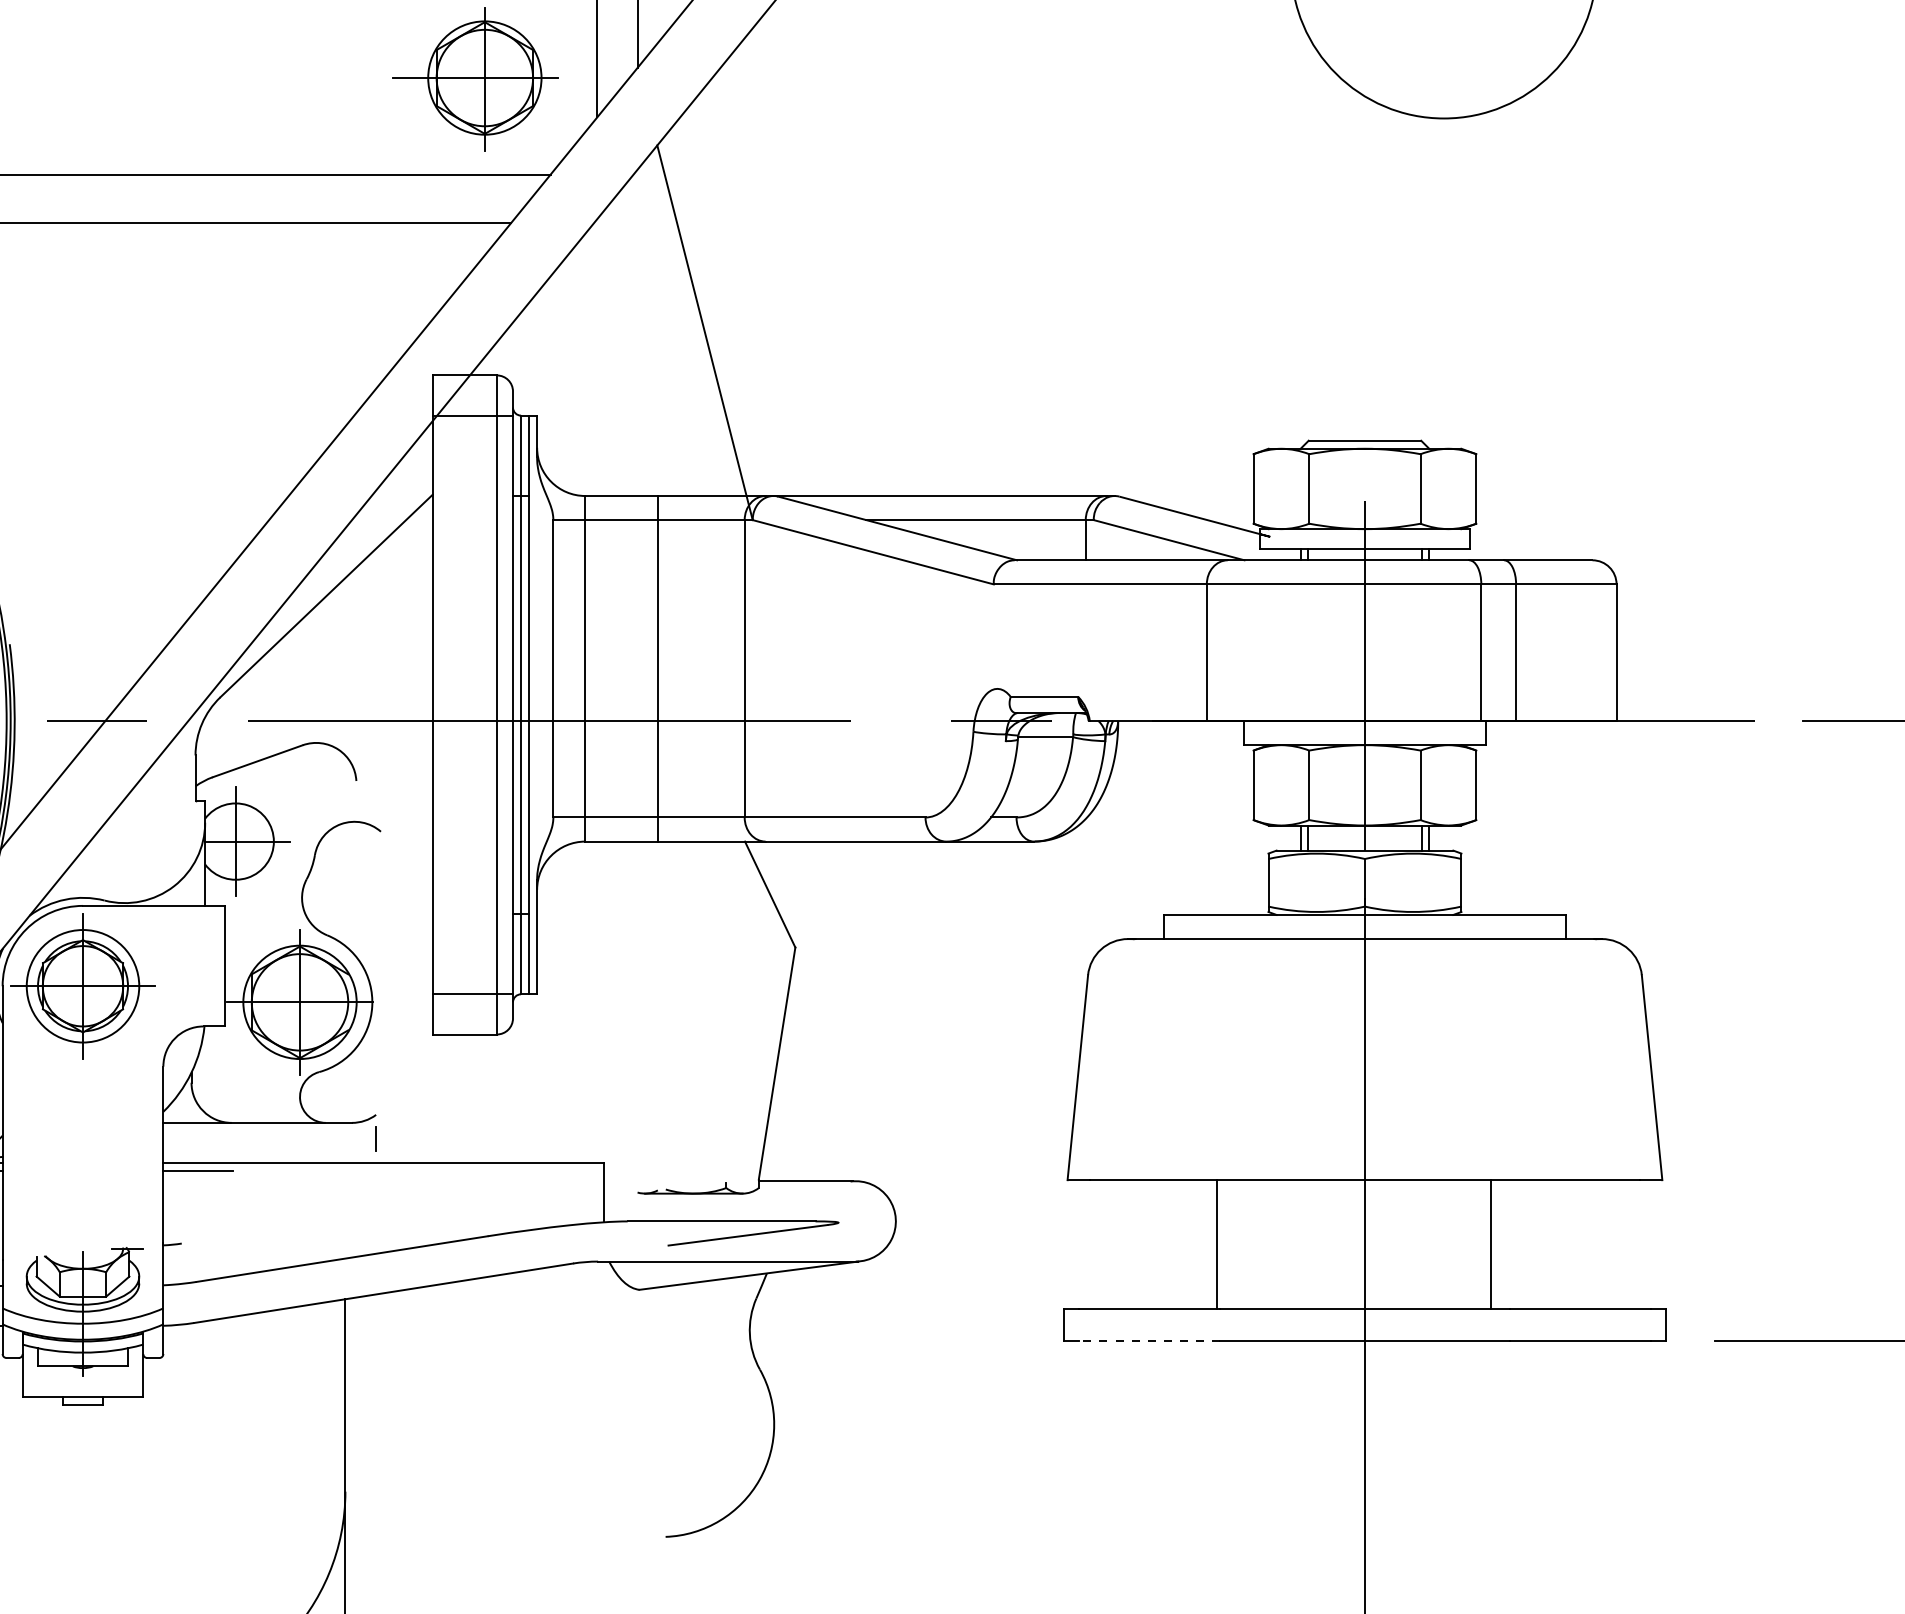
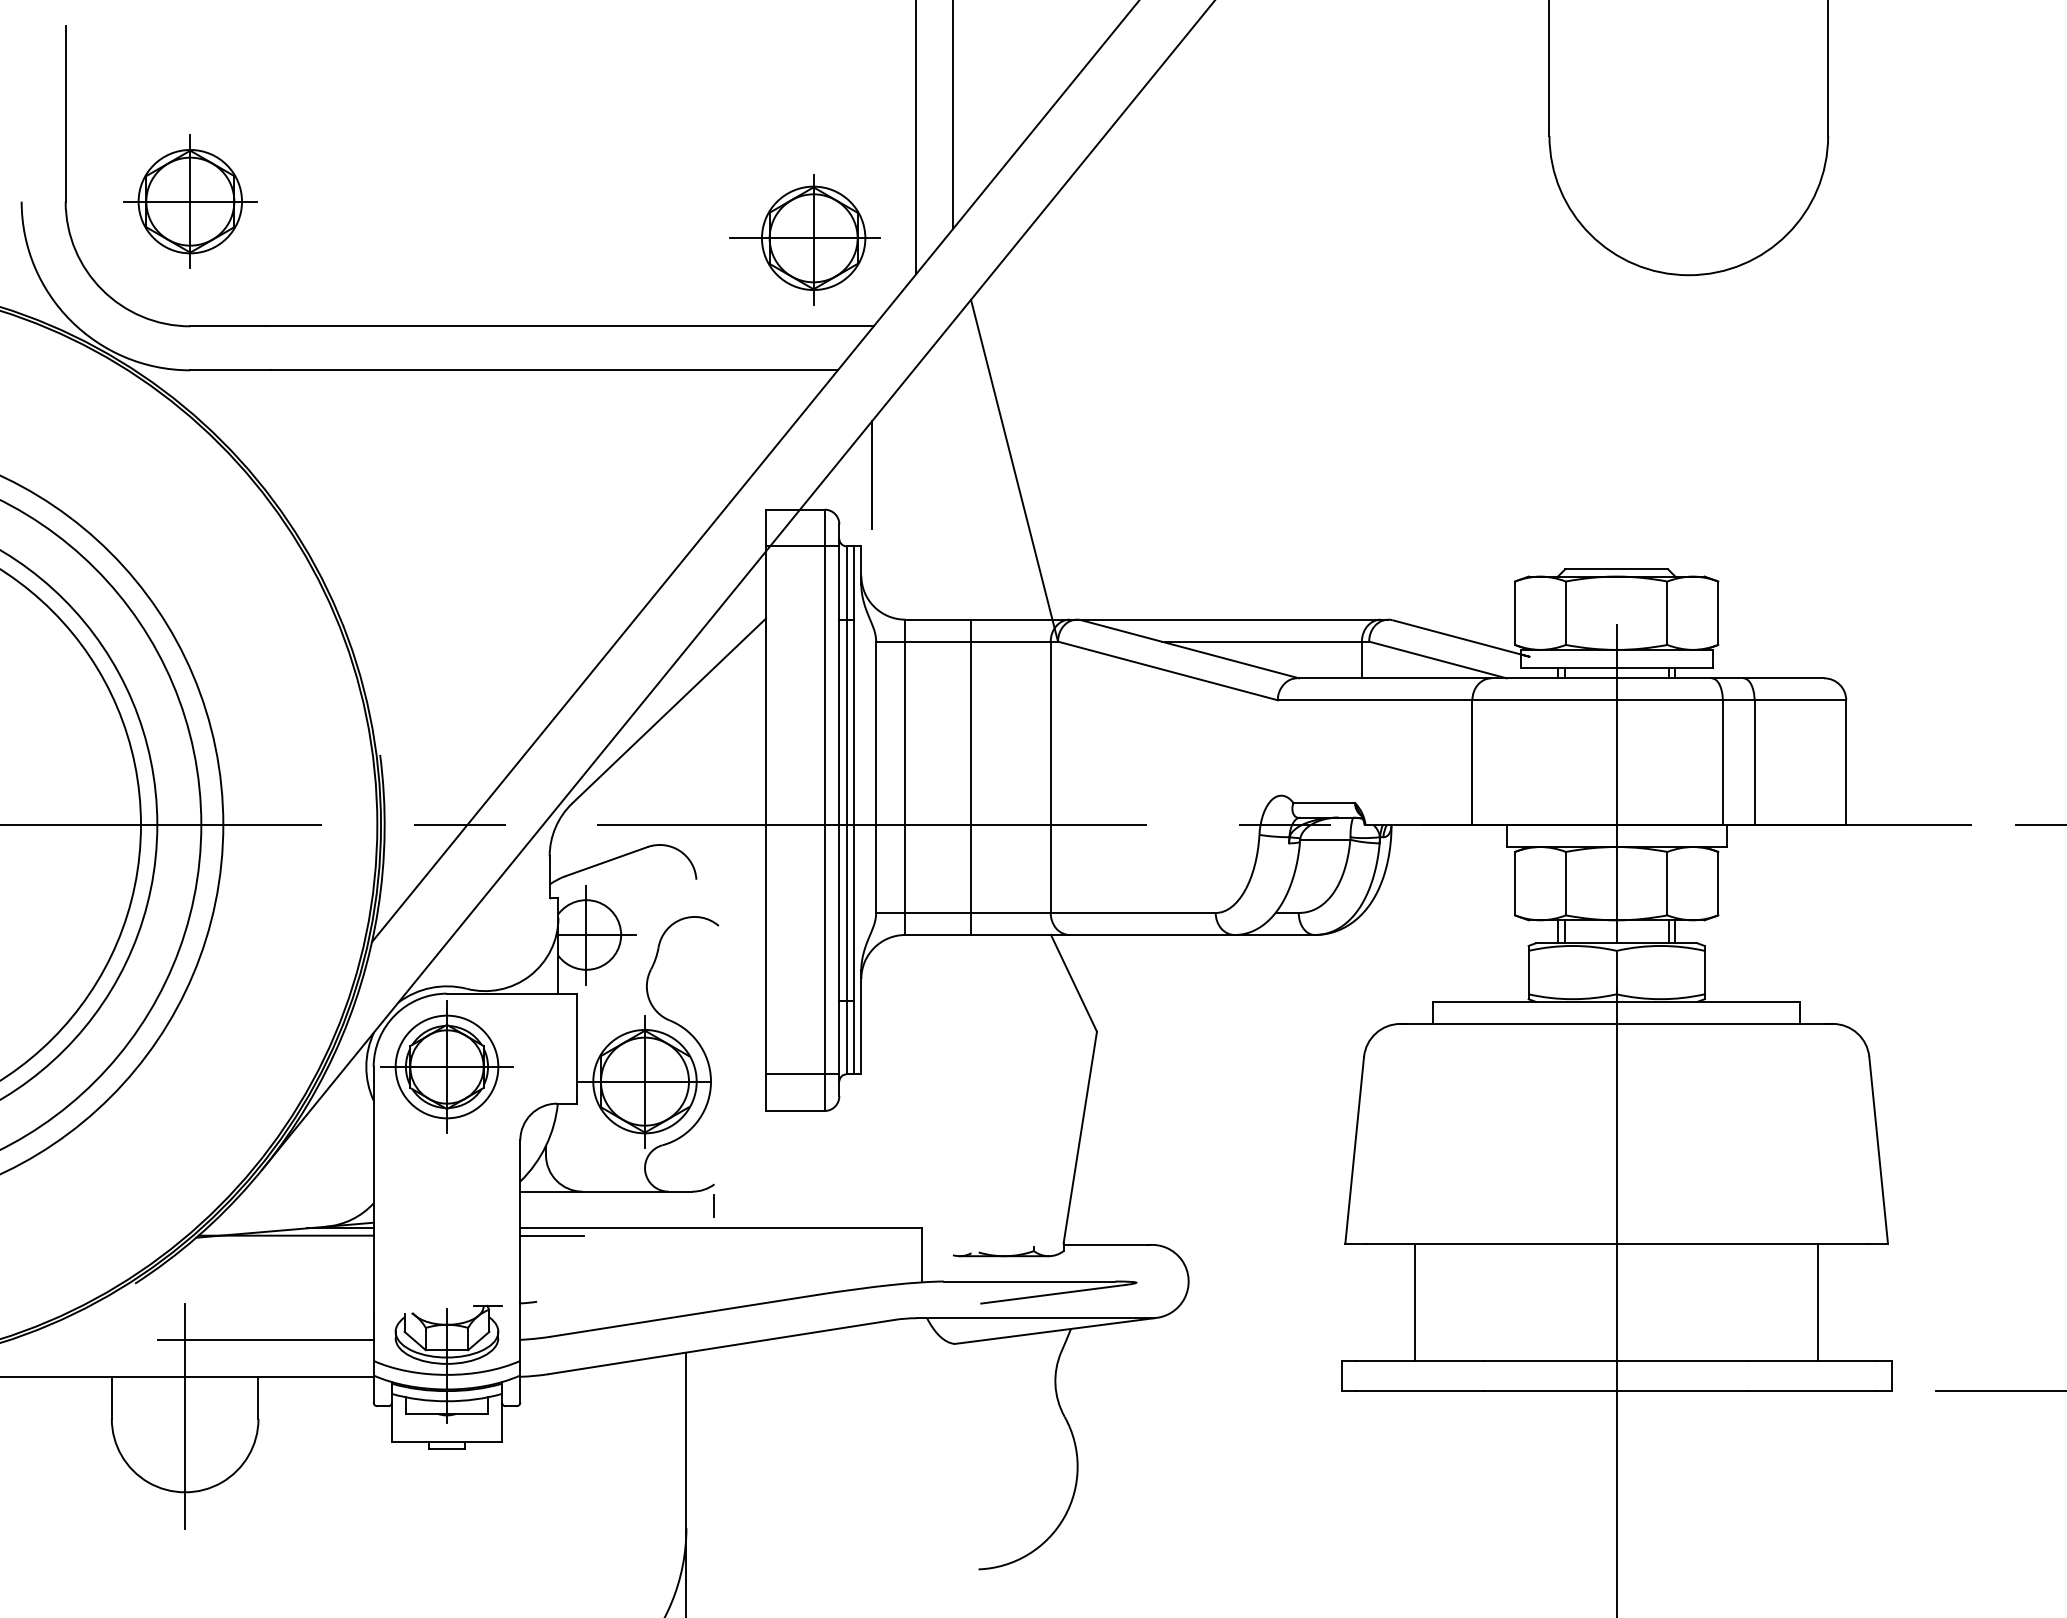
line: (549, 336) -> (872, 474), added
line: (1217, 1244) -> (1415, 1302), moved
line: (1490, 1244) -> (1818, 1302), moved
line: (1148, 1340) -> (1419, 1390), dashed -> solid

